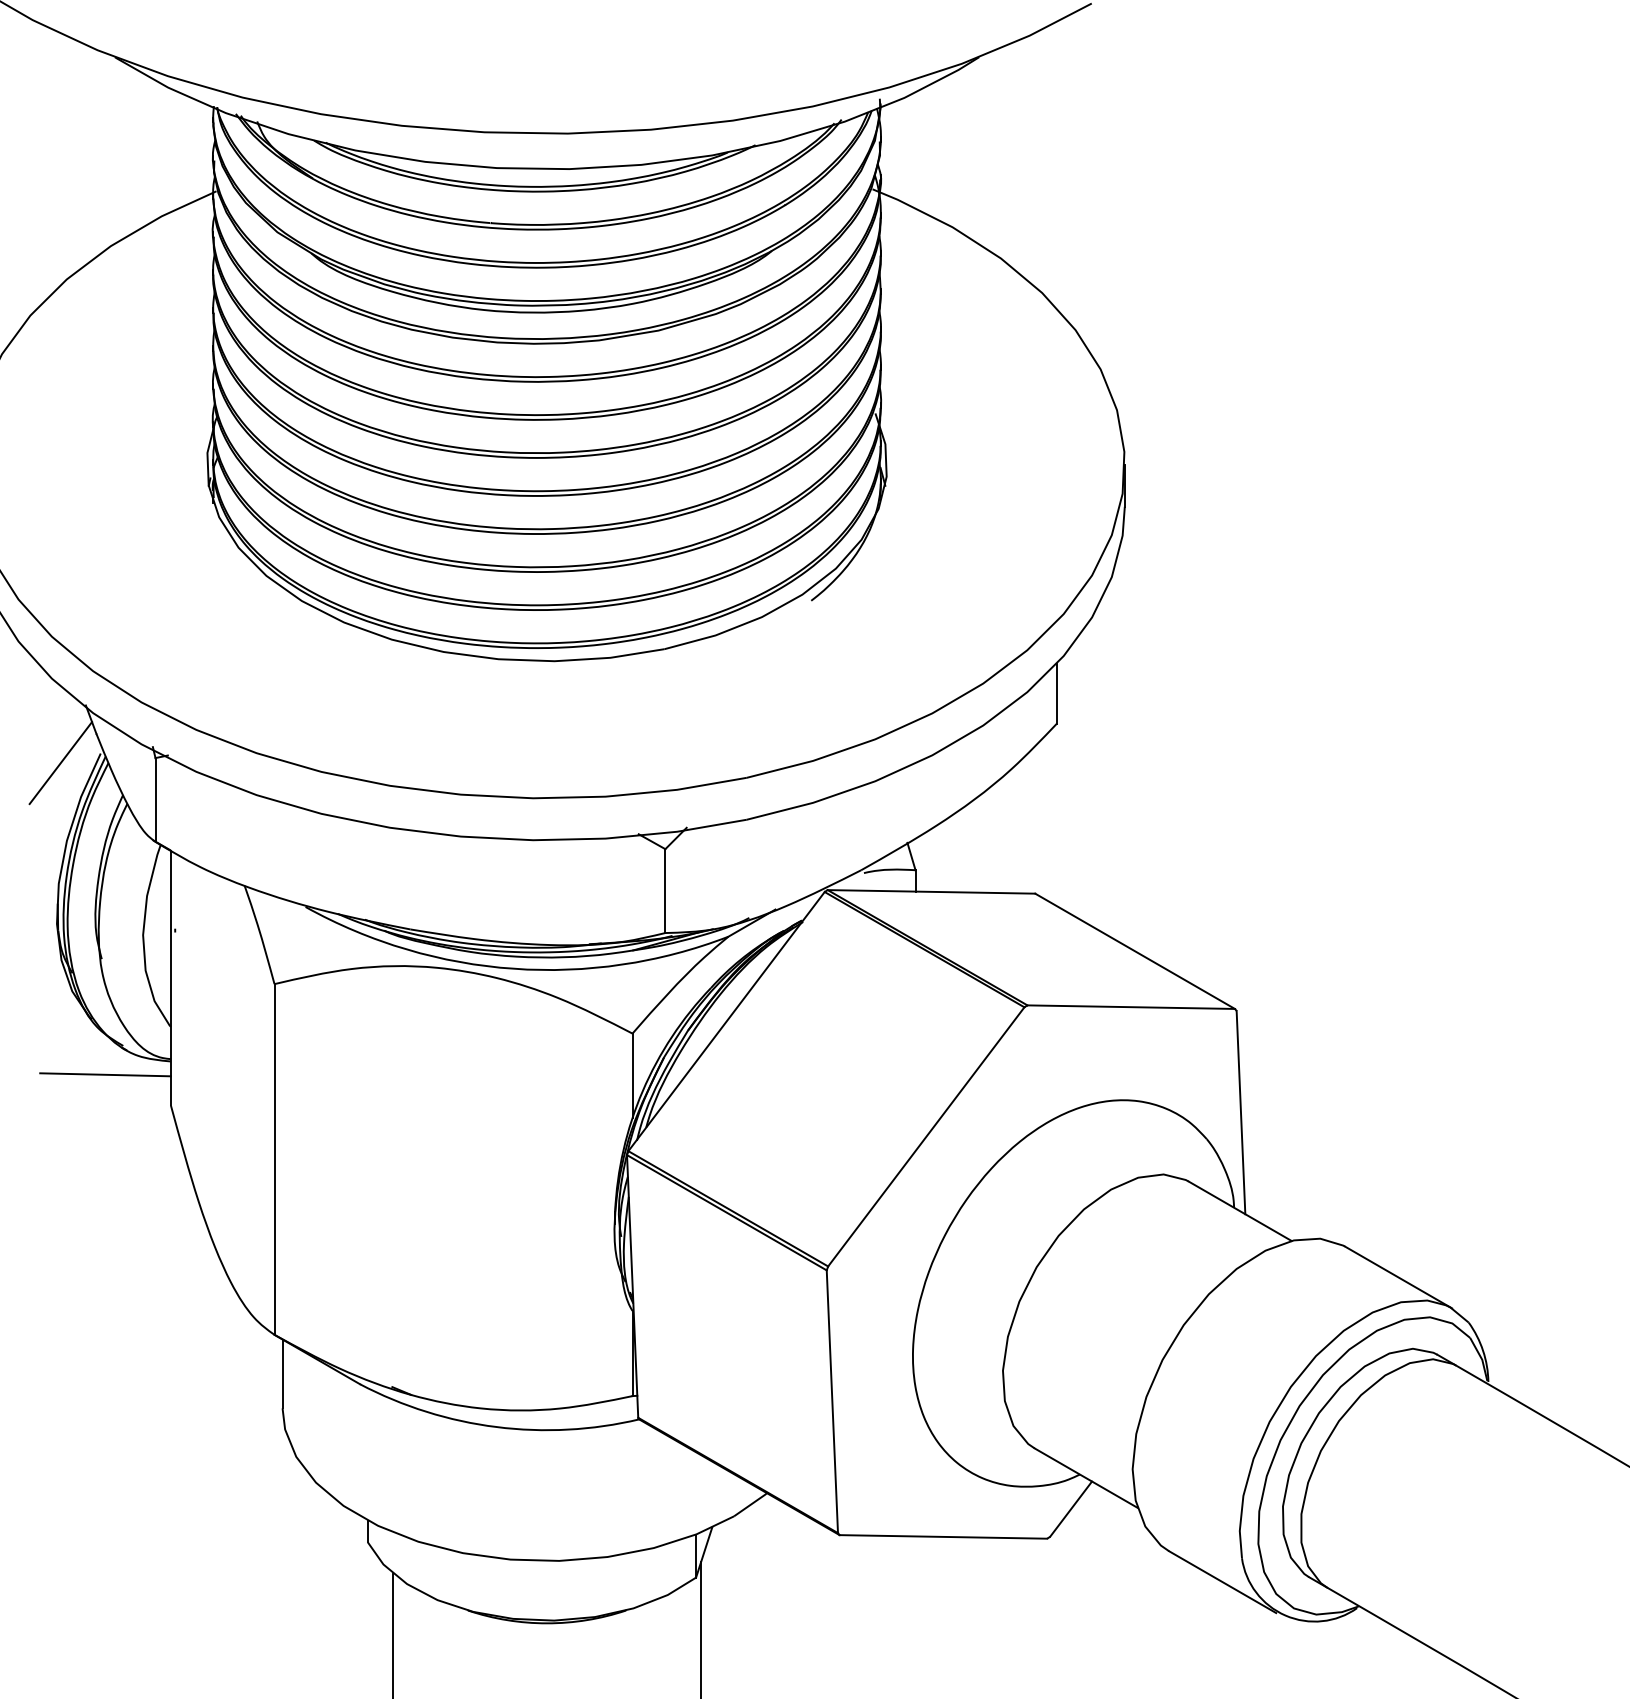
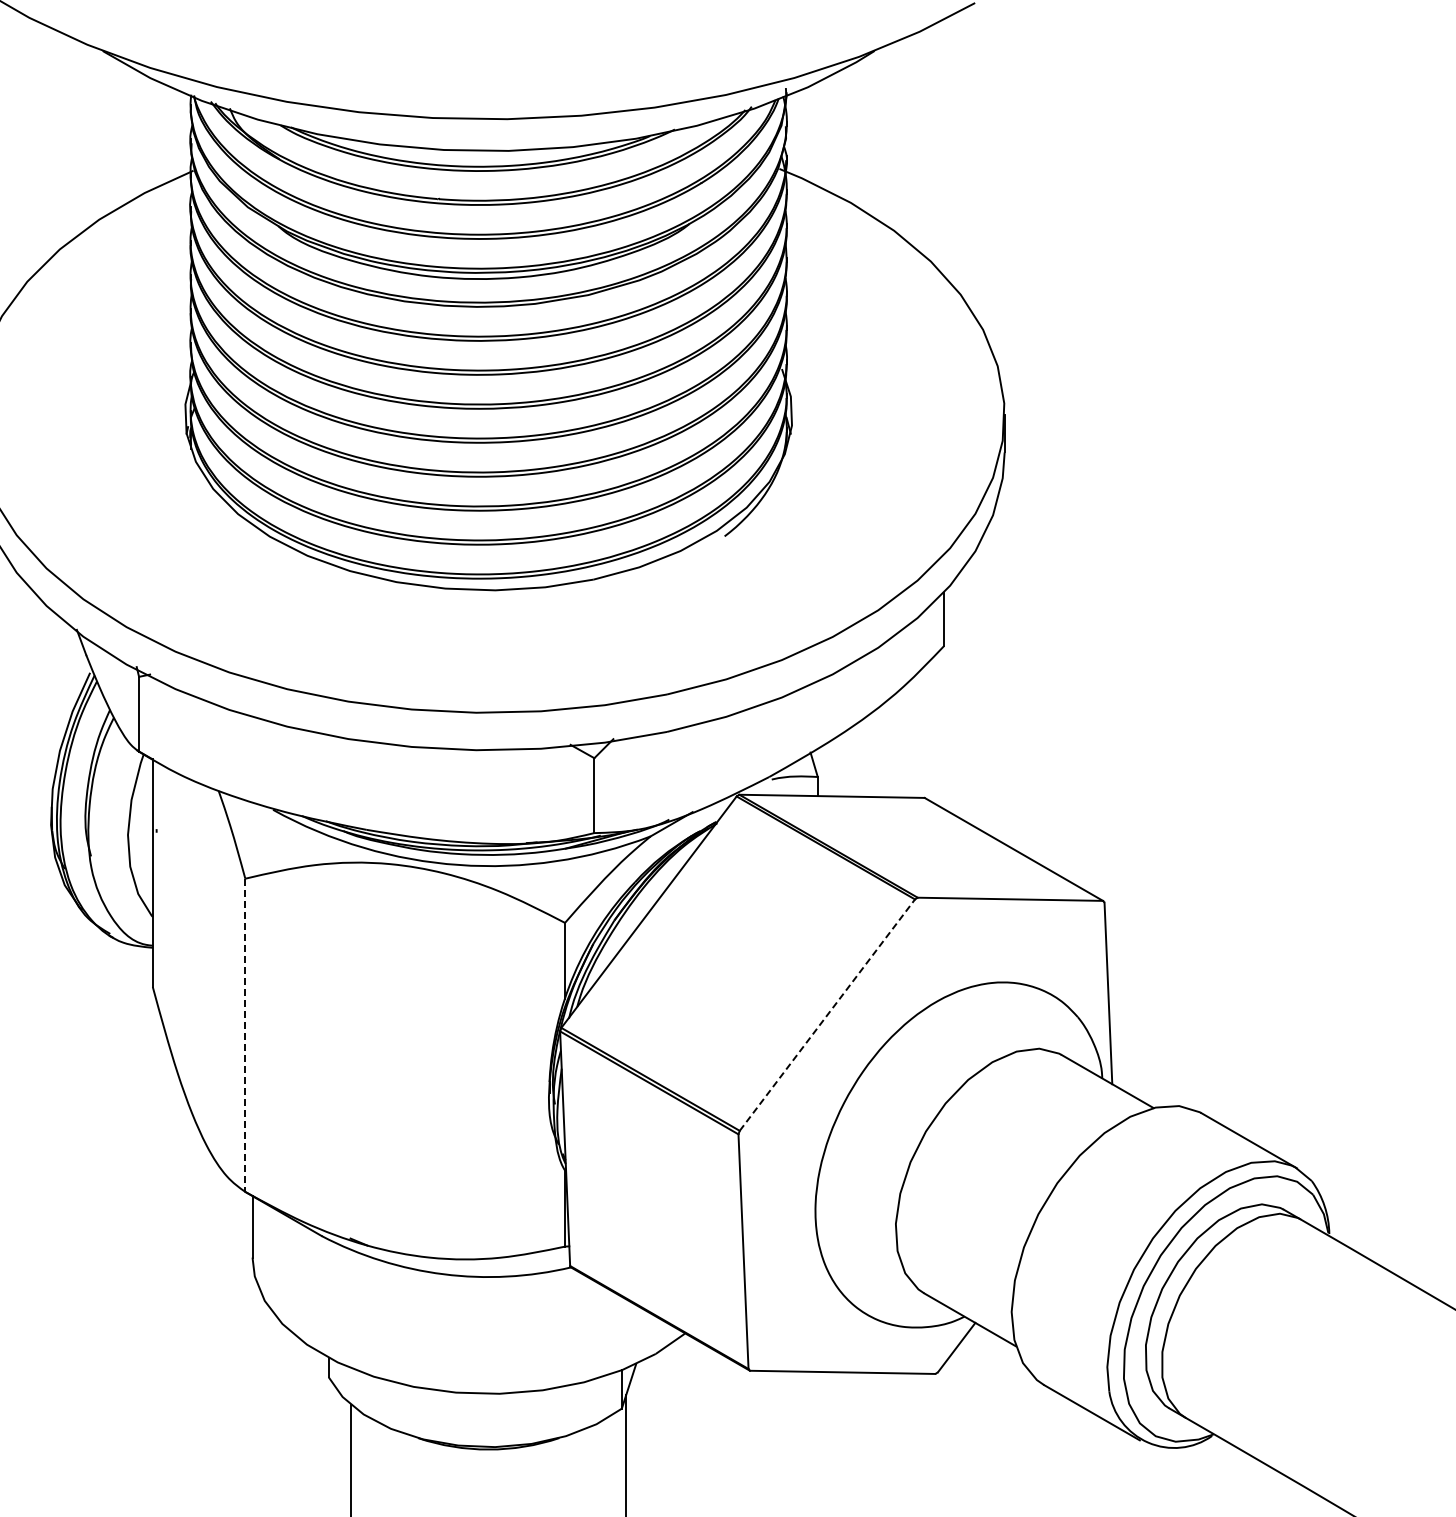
line: (60, 762) -> (54, 680), removed
line: (105, 1074) -> (94, 959), removed
line: (926, 1136) -> (827, 1014), solid -> dashed
line: (274, 1159) -> (245, 1035), solid -> dashed

